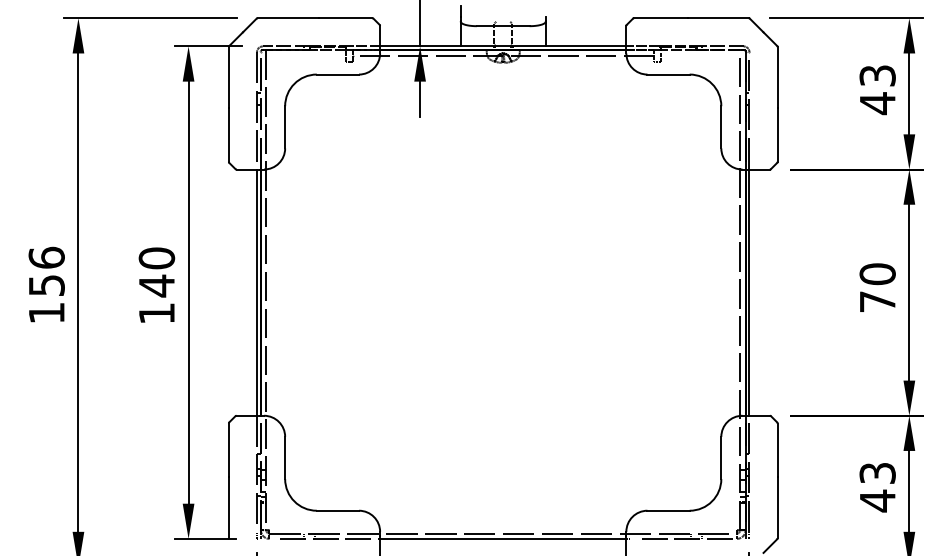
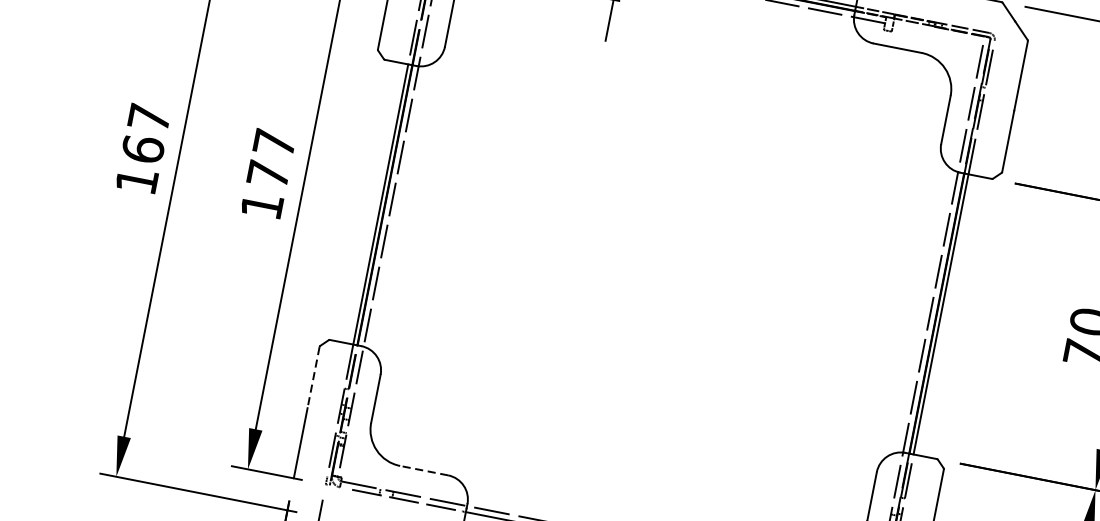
text: (46, 271) -> (145, 133), 156 -> 167
text: (156, 272) -> (270, 159), 140 -> 177
line: (228, 450) -> (313, 377), solid -> dashed
line: (337, 510) -> (423, 470), solid -> dashed

